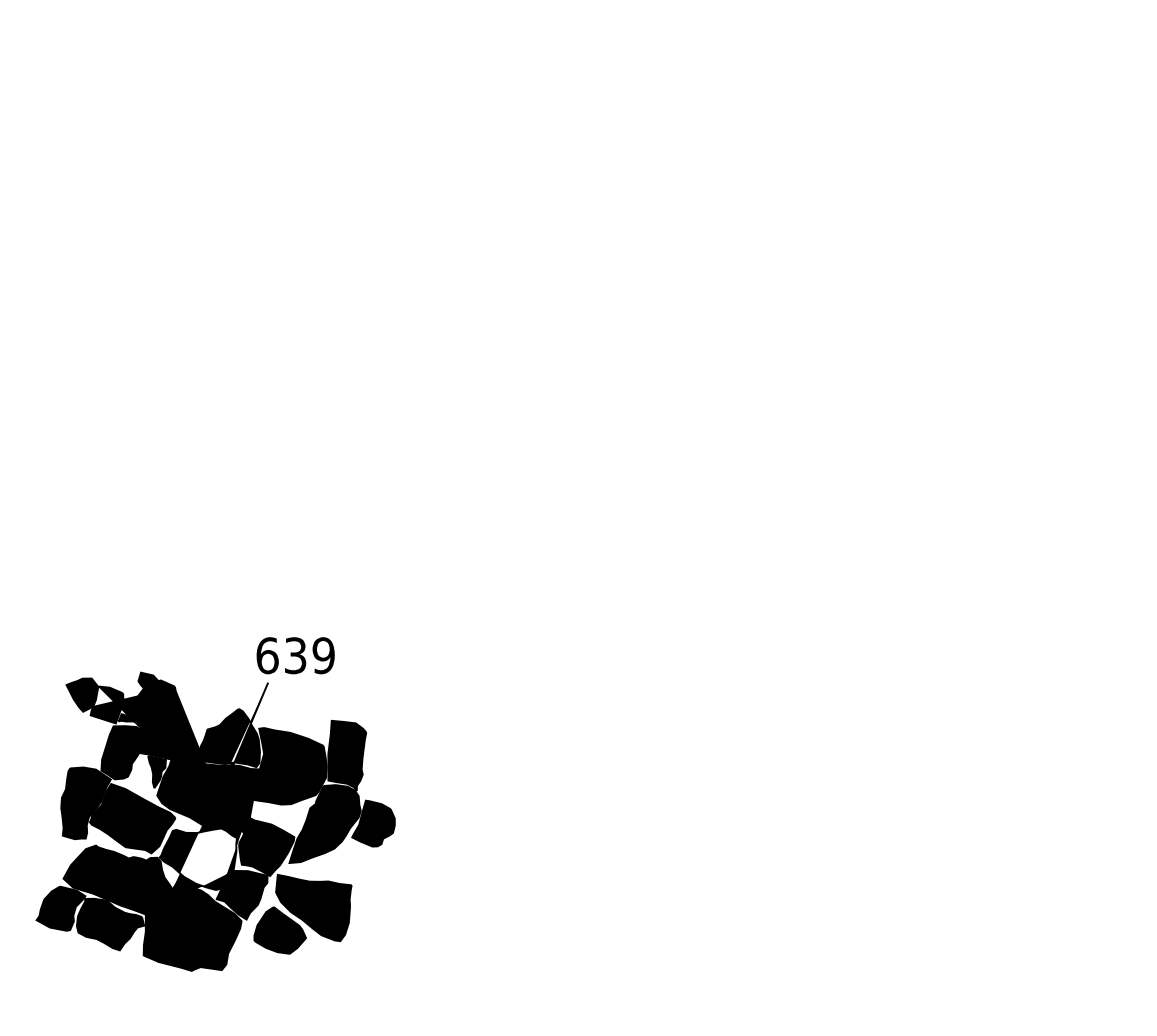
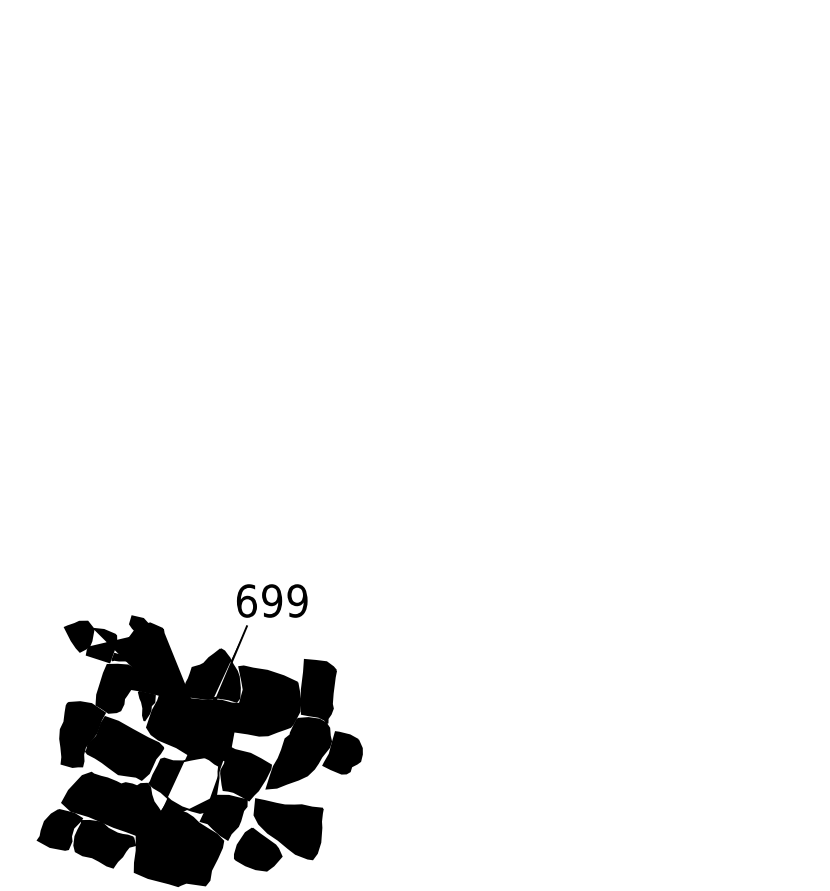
text: (295, 655) -> (272, 600), 639 -> 699

